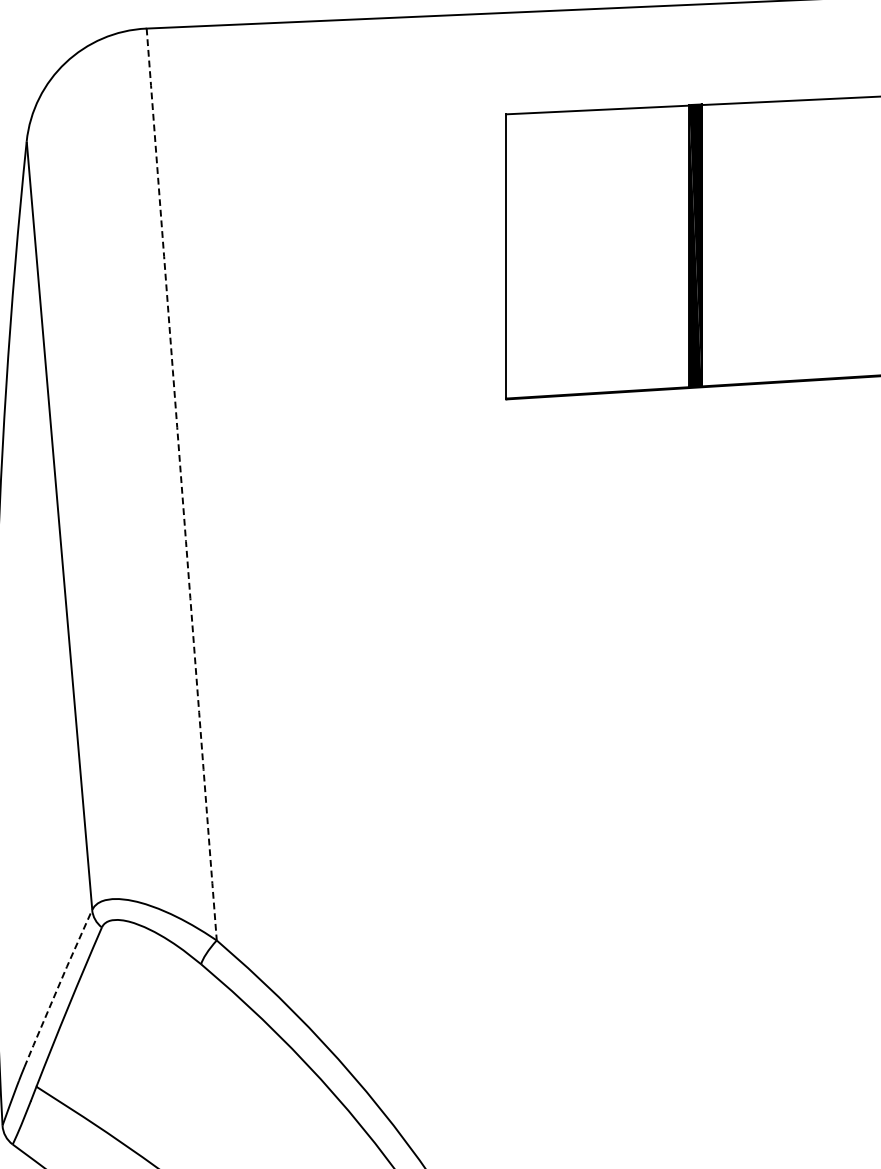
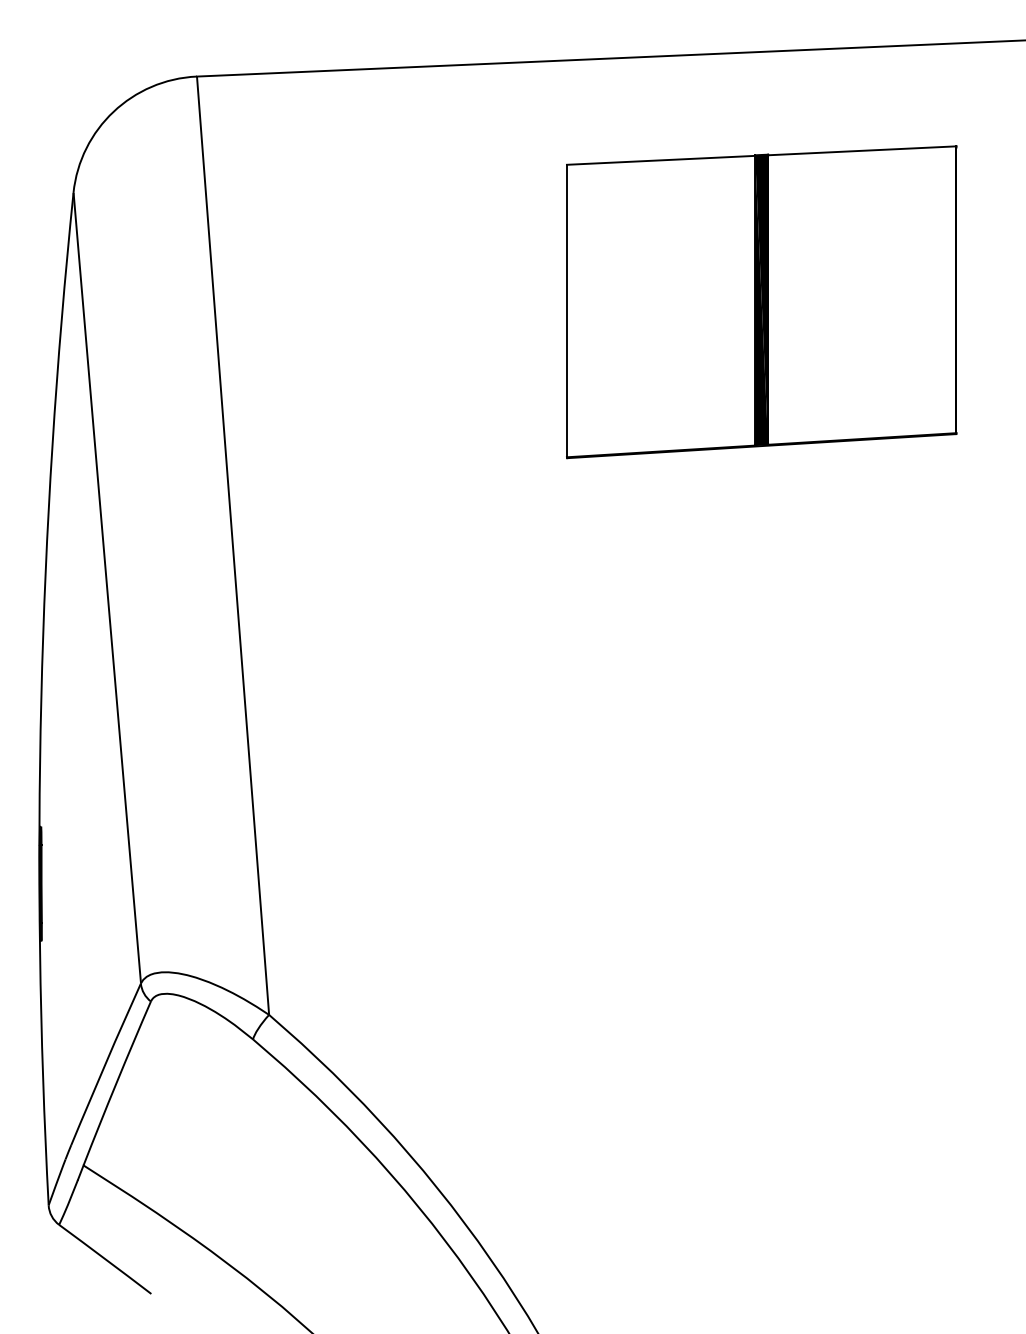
arc: (181, 484) -> (232, 545), dashed -> solid
line: (57, 987) -> (105, 1063), dashed -> solid

